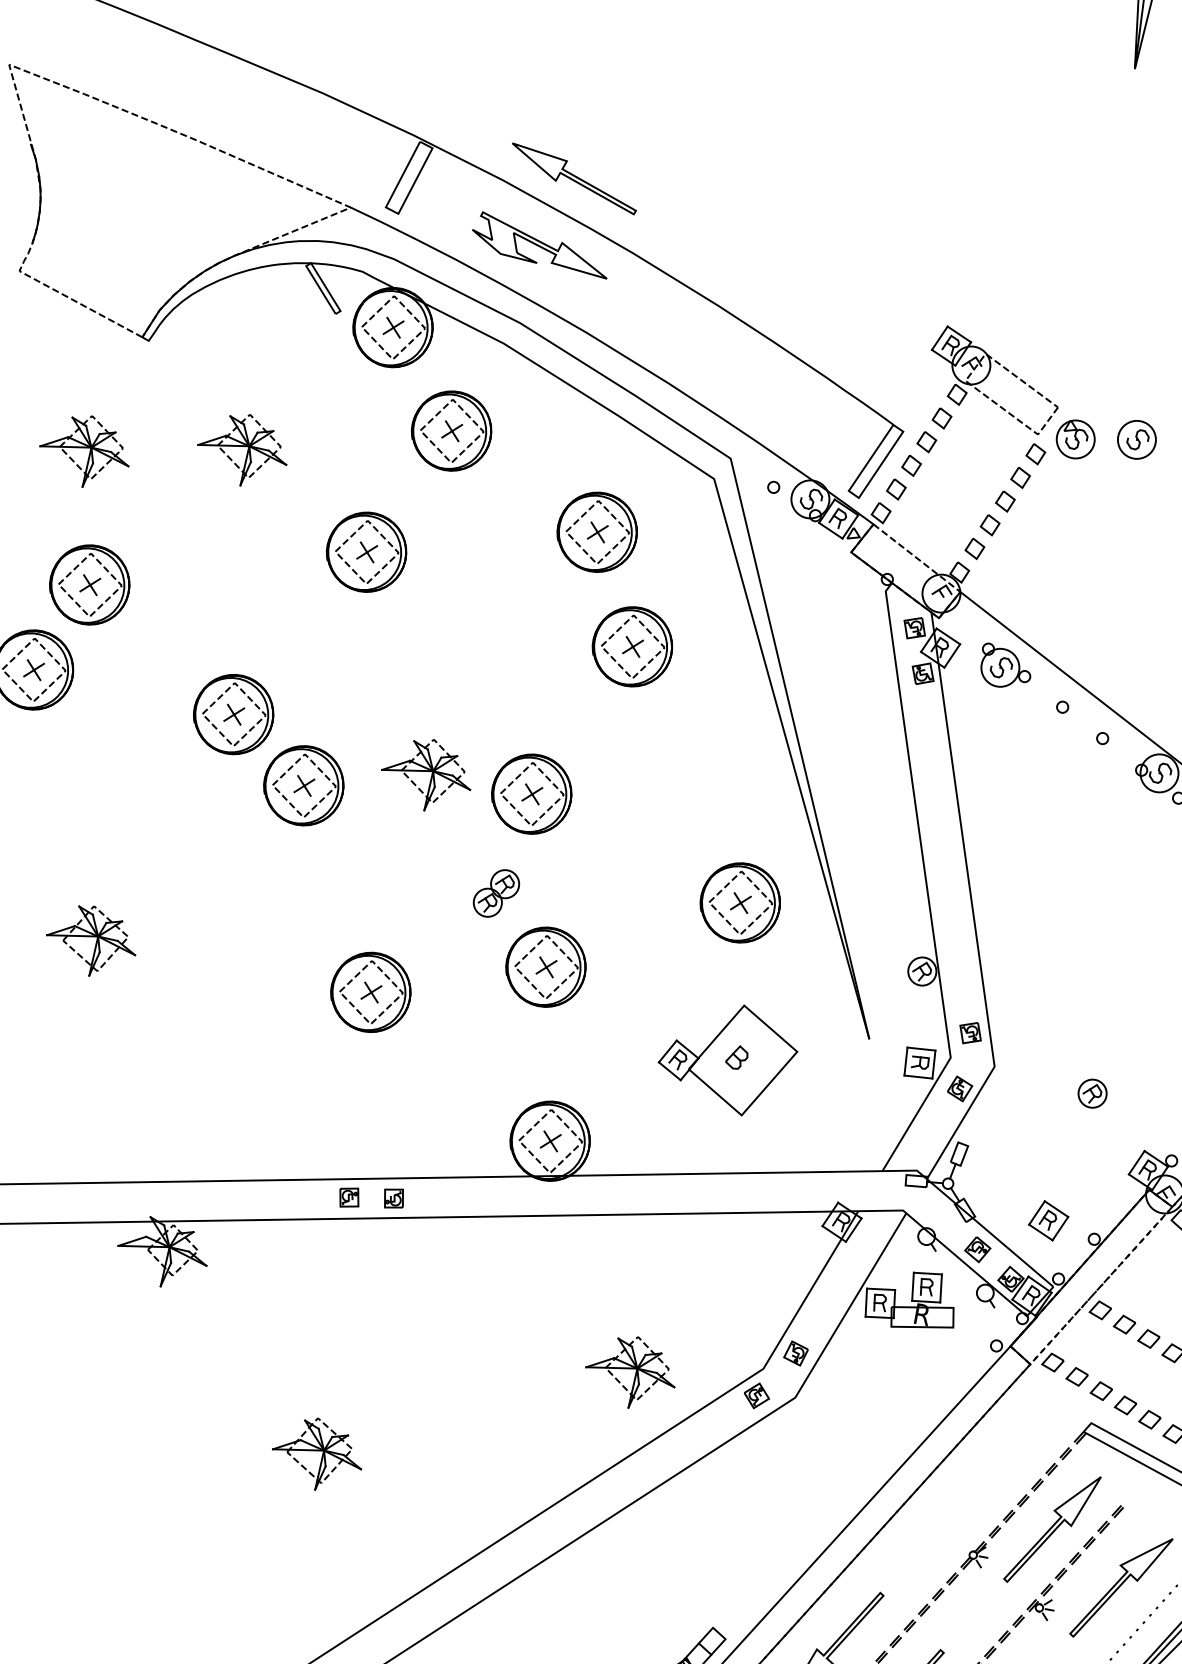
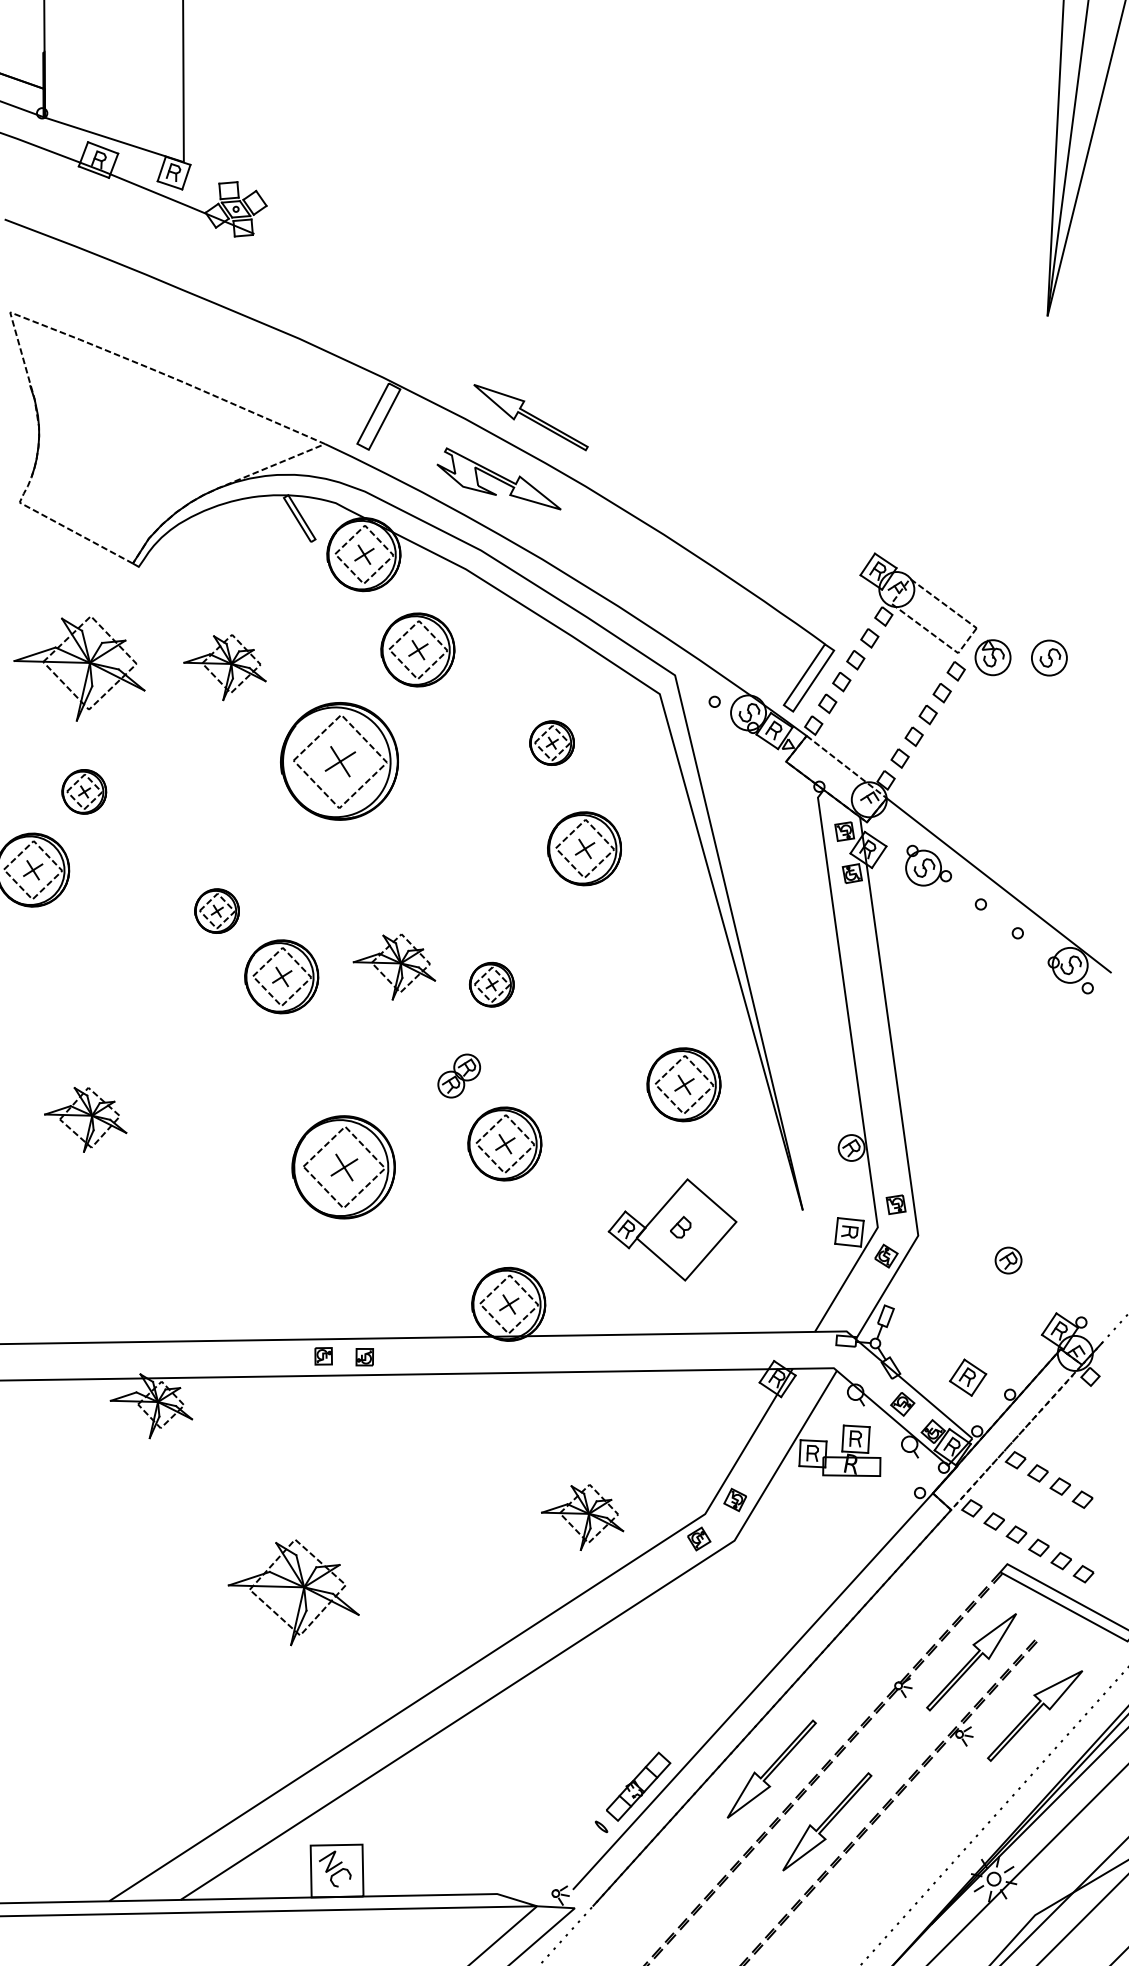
part: (84, 451) -> (79, 668), size x1.6
part: (596, 531) -> (551, 742), size x0.6
part: (366, 552) -> (339, 761), size x1.6
part: (88, 584) -> (83, 791), size x0.6
part: (233, 713) -> (216, 910), size x0.6
part: (531, 794) -> (491, 984), size x0.6
part: (369, 991) -> (342, 1166), size x1.4
part: (316, 1453) -> (293, 1592), size x1.6

